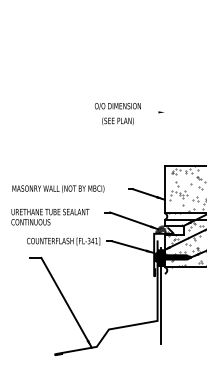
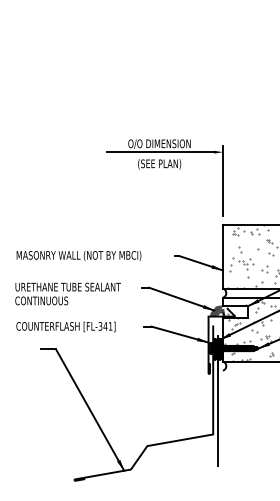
line: (118, 112) -> (160, 152), added
line: (164, 133) -> (222, 180), added
text: (63, 241) -> (65, 326), moved

